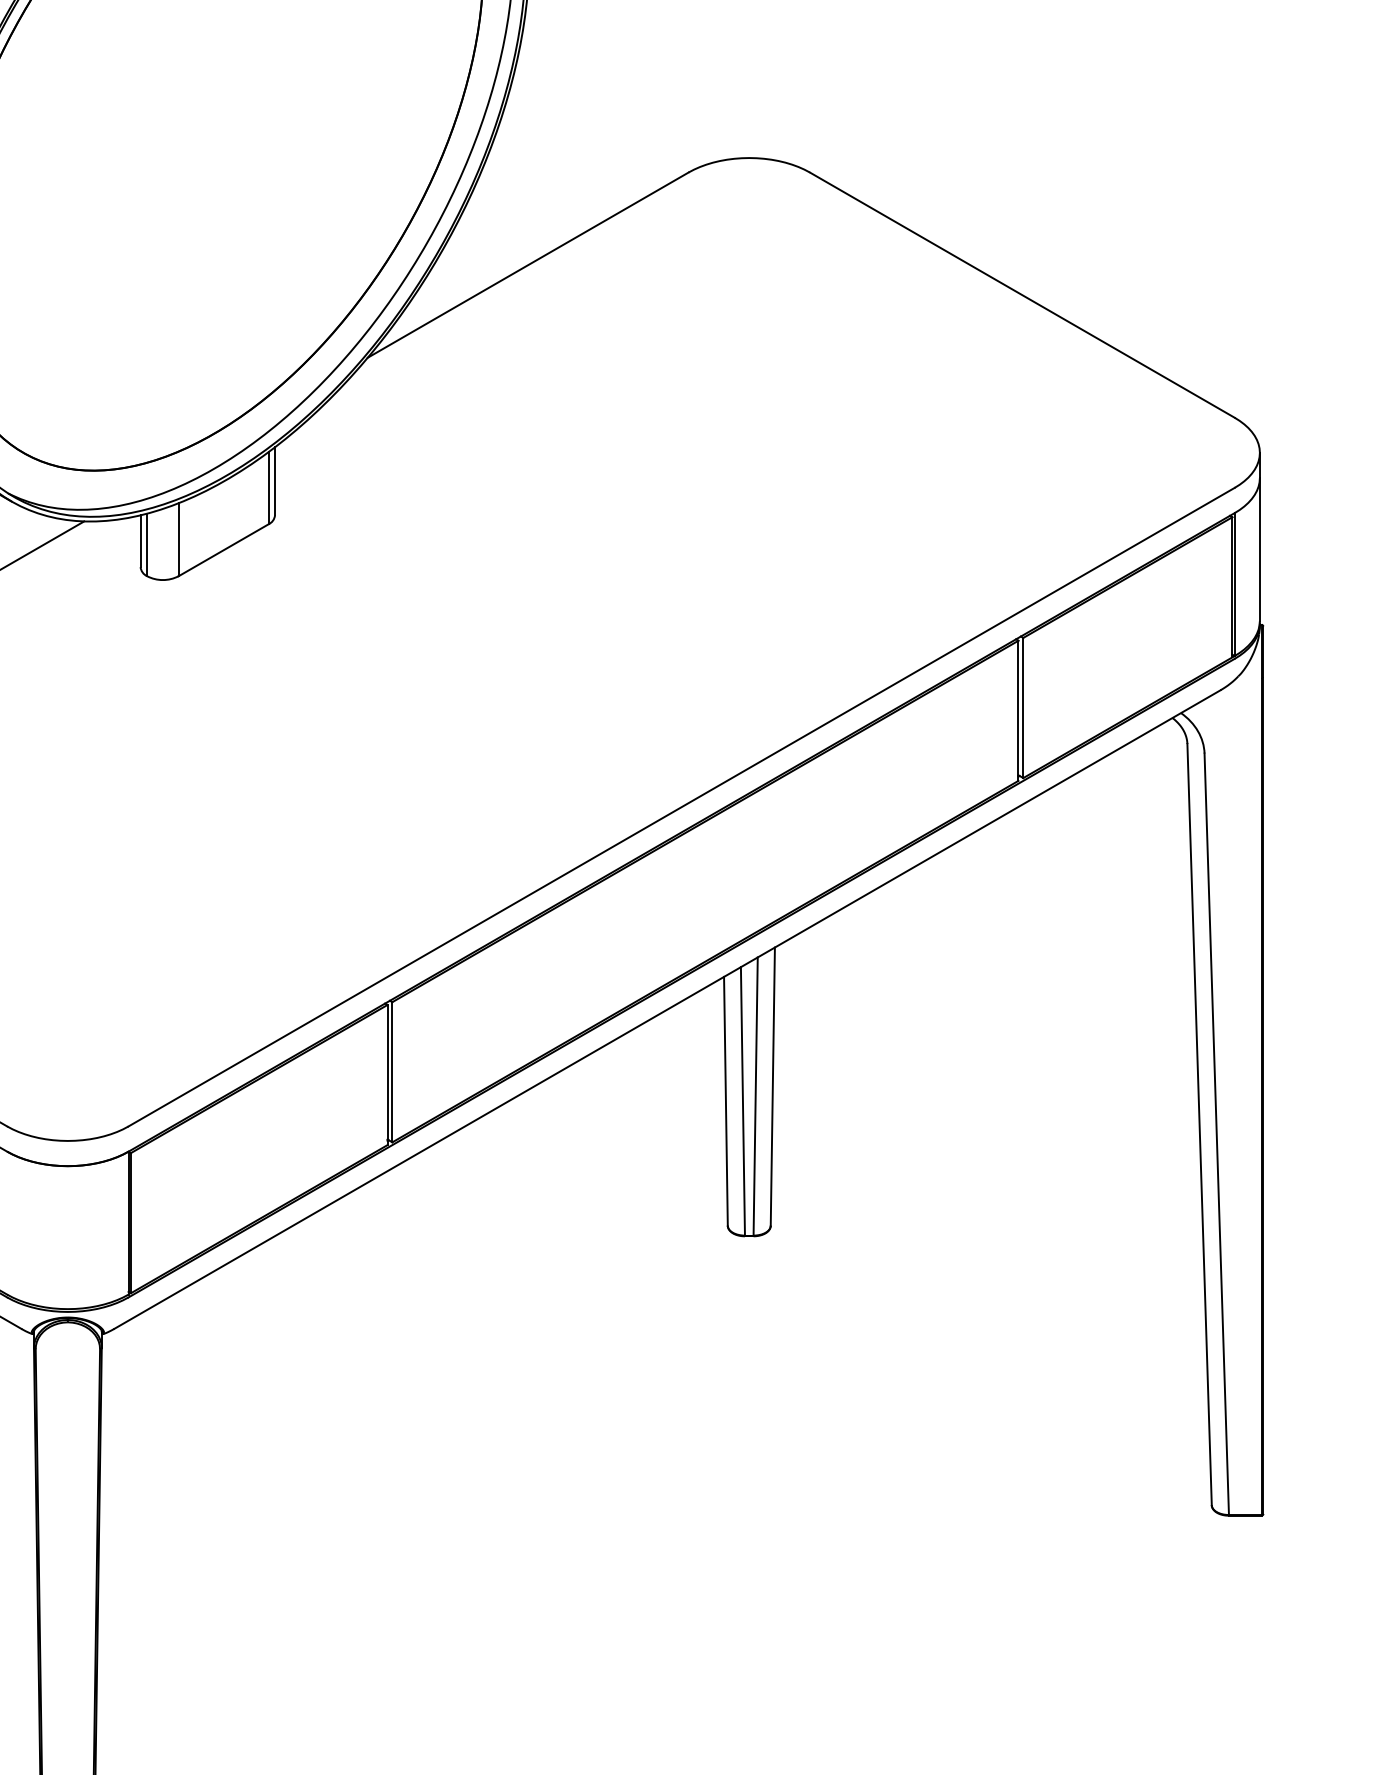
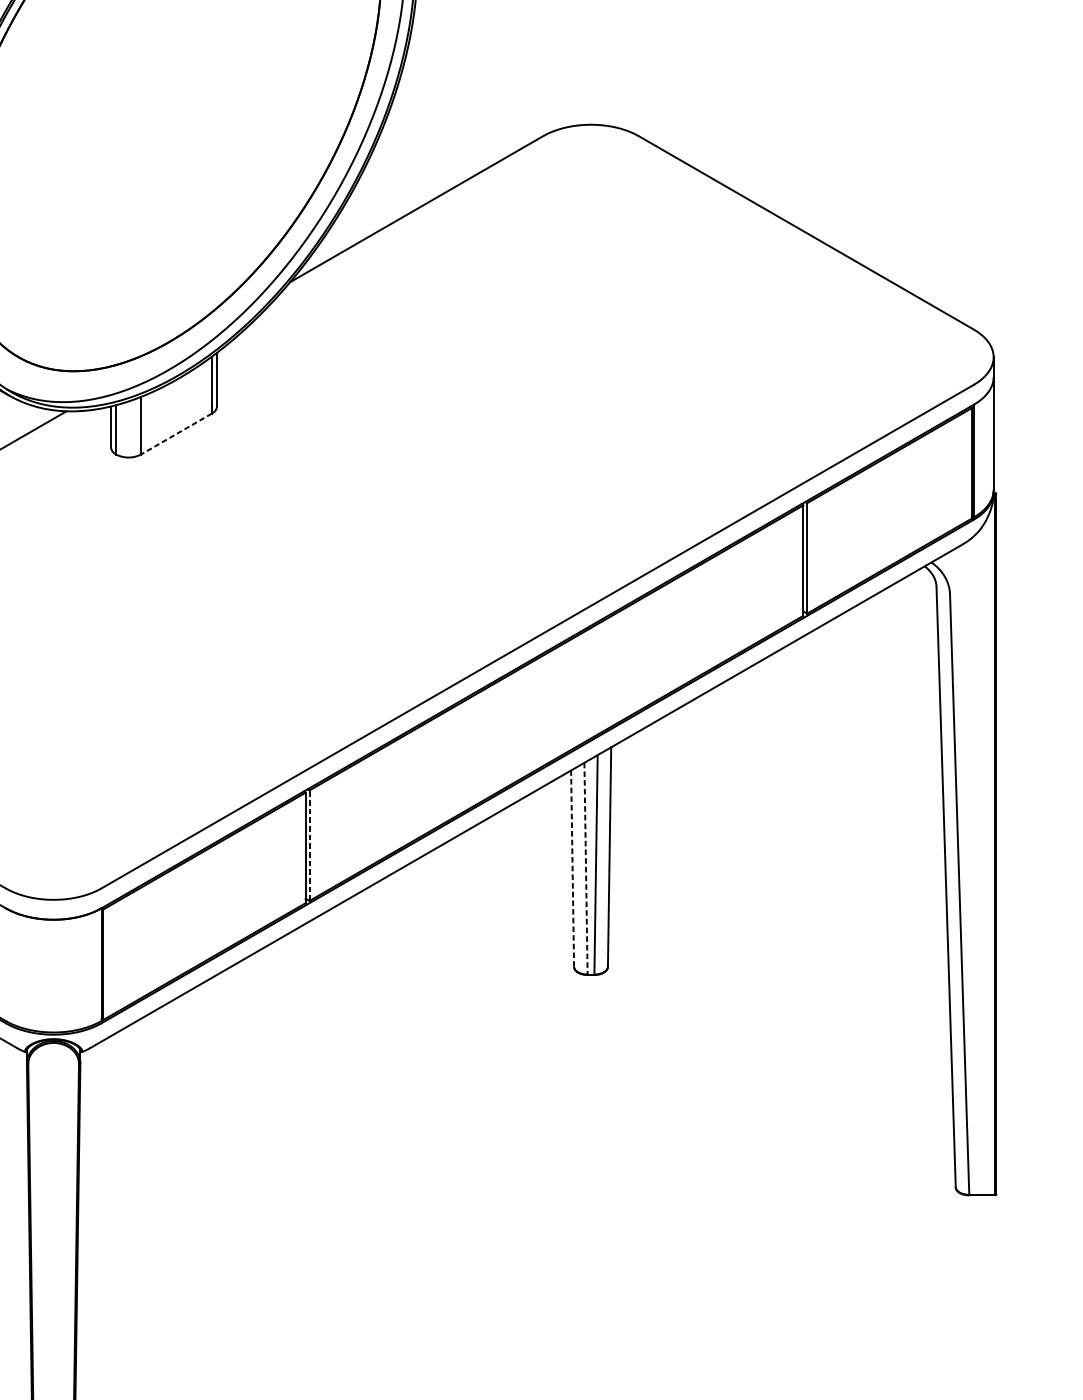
line: (223, 550) -> (176, 434), solid -> dashed
line: (392, 1071) -> (309, 845), solid -> dashed
line: (725, 1100) -> (572, 867), solid -> dashed
line: (742, 1101) -> (585, 868), solid -> dashed

